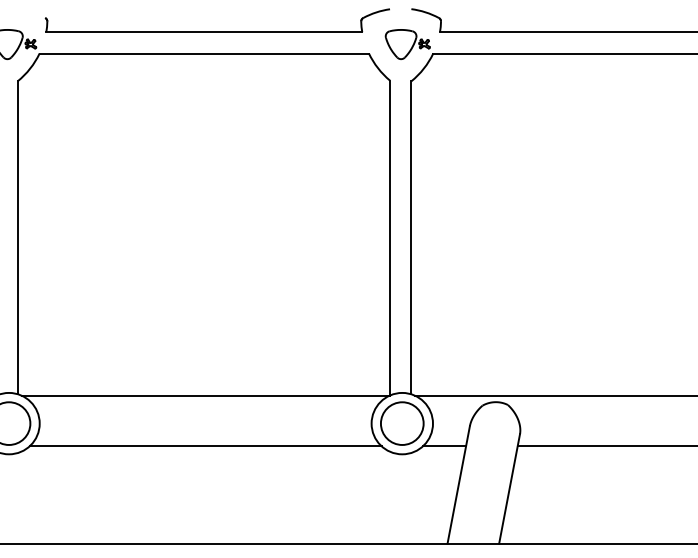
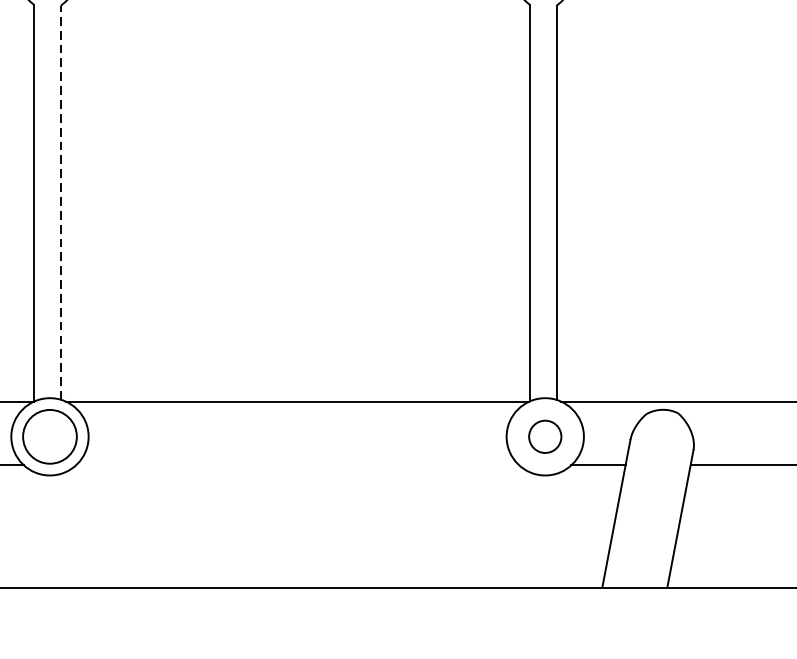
line: (17, 237) -> (60, 202), solid -> dashed
circle: (401, 423) -> (544, 436), size x0.6
line: (205, 446) -> (297, 465), removed

